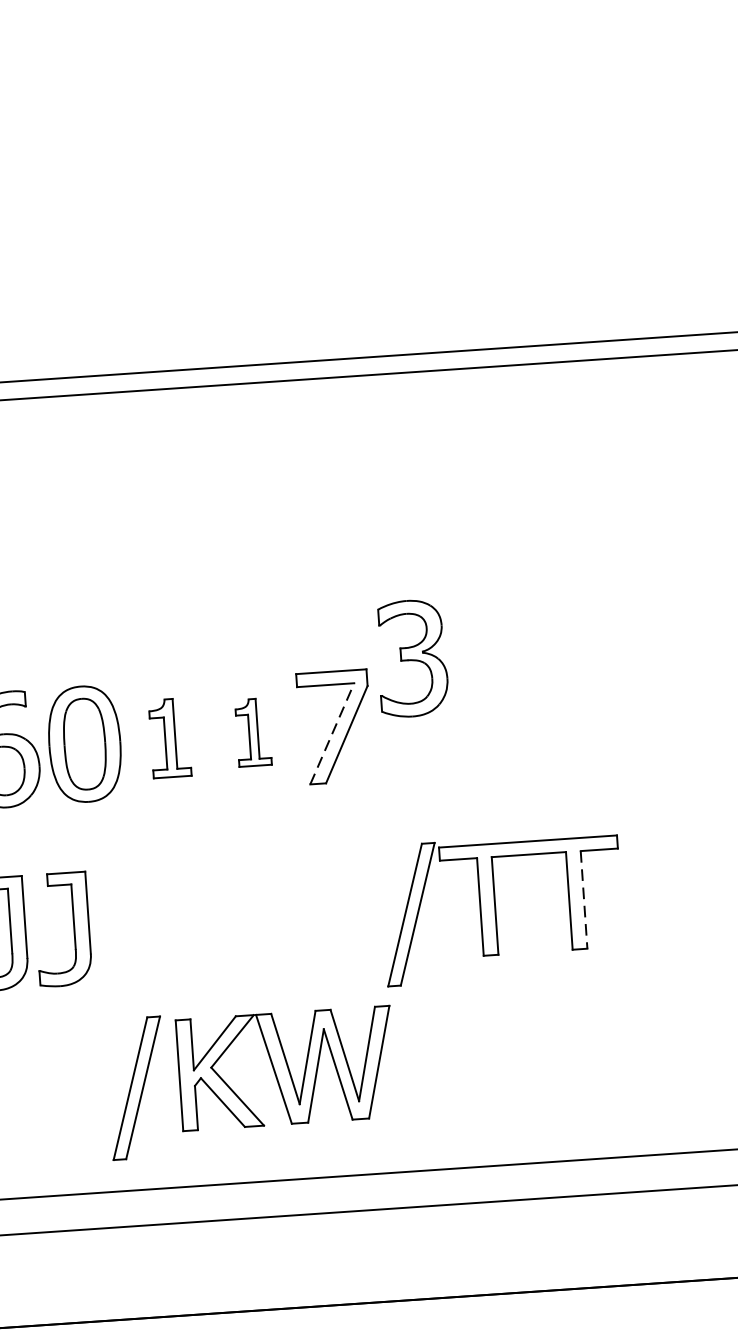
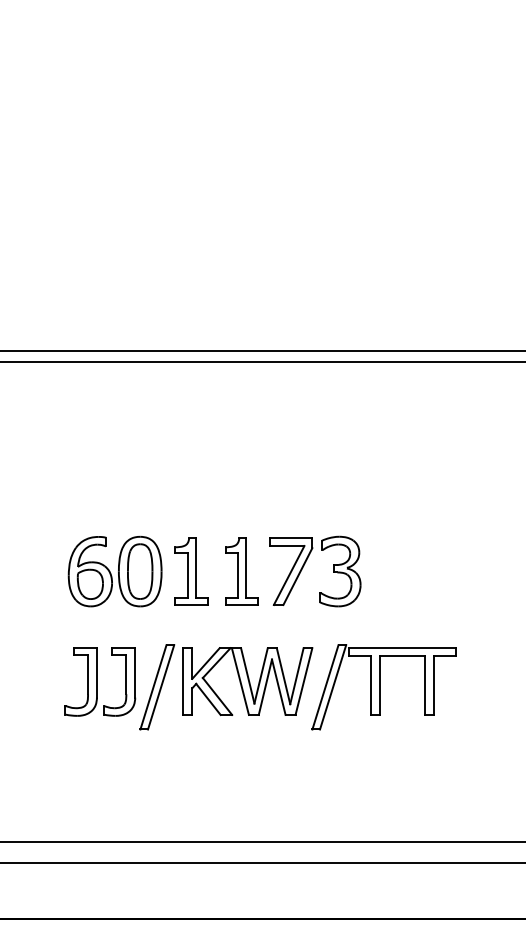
part: (412, 658) -> (340, 571), moved
part: (252, 732) -> (241, 571), size x1.67
line: (332, 733) -> (289, 575), dashed -> solid
part: (169, 738) -> (191, 571), size x1.43
line: (584, 901) -> (433, 686), dashed -> solid
part: (237, 1093) -> (217, 694), moved

